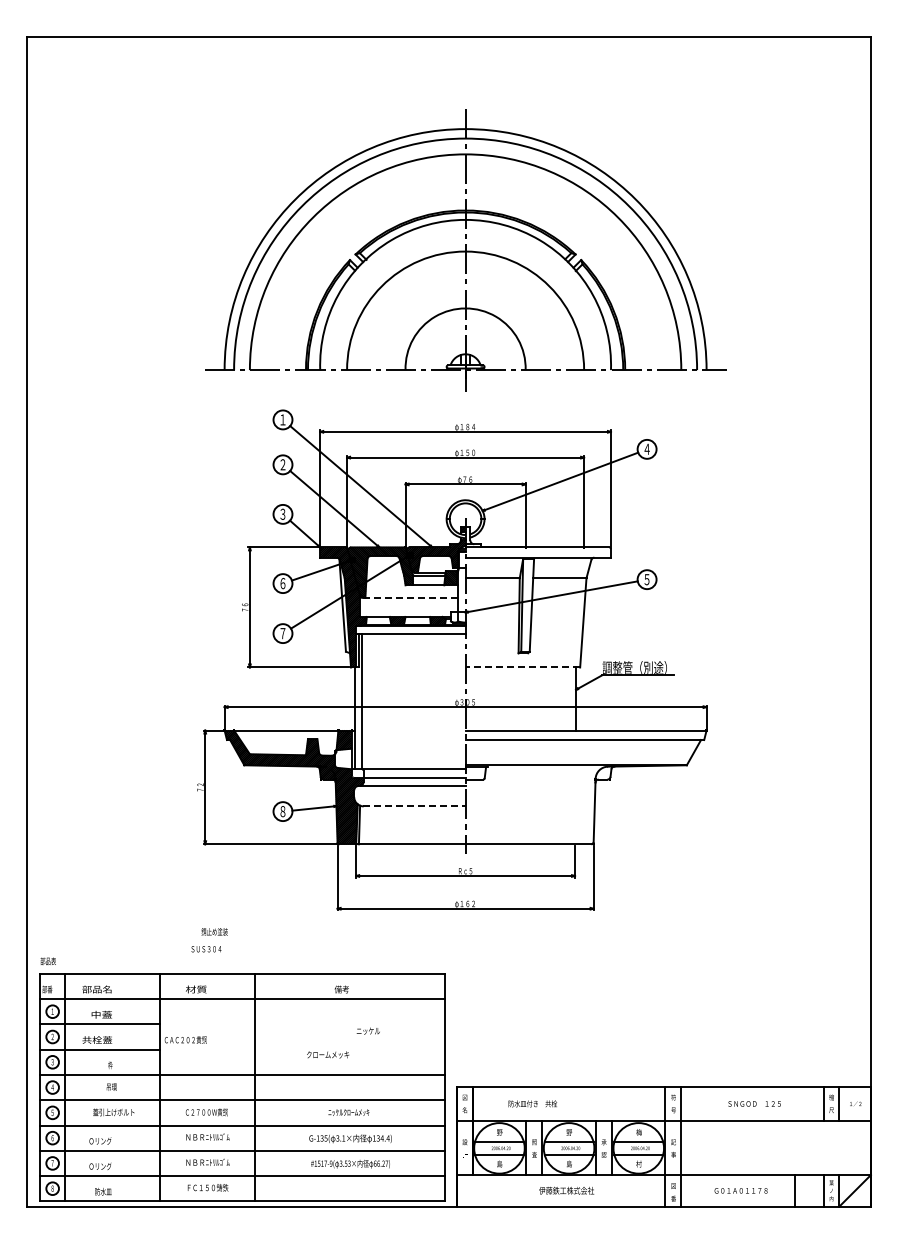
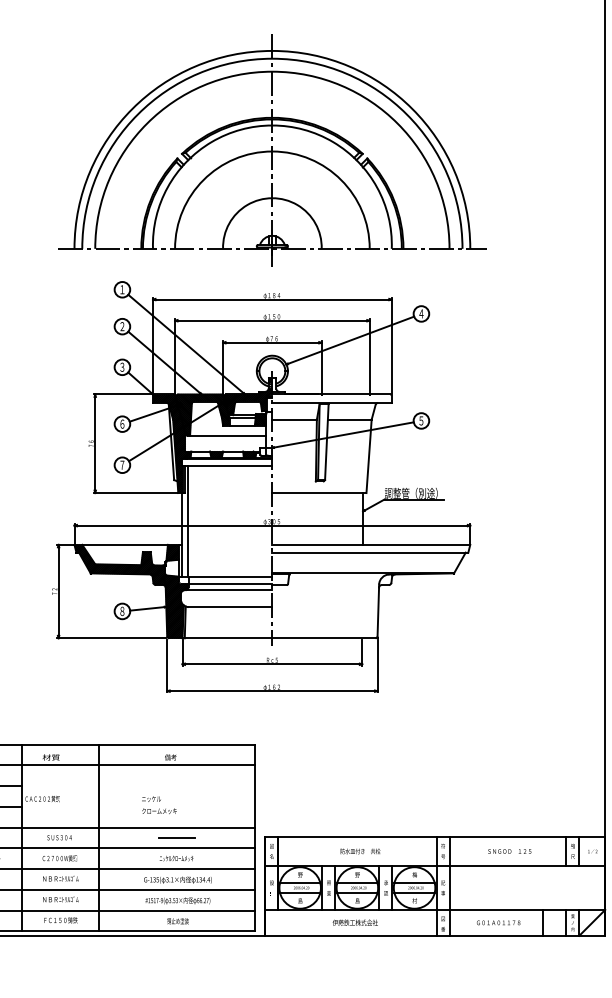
line: (410, 597) -> (227, 435), dashed -> solid
line: (522, 667) -> (319, 493), dashed -> solid
line: (414, 806) -> (230, 607), dashed -> solid
text: (214, 931) -> (177, 920), moved
text: (206, 949) -> (59, 837), moved
text: (367, 1030) -> (150, 798), moved
line: (349, 1087) -> (177, 837), added
text: (532, 1103) -> (360, 851), moved

